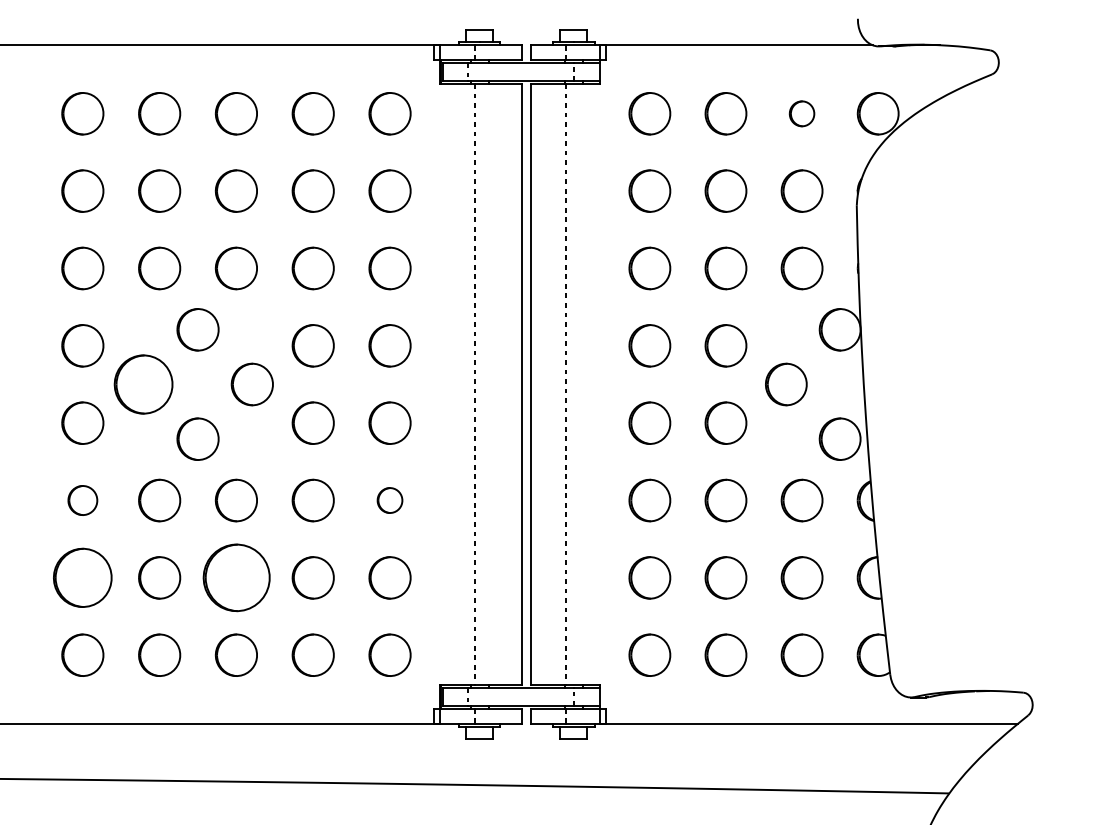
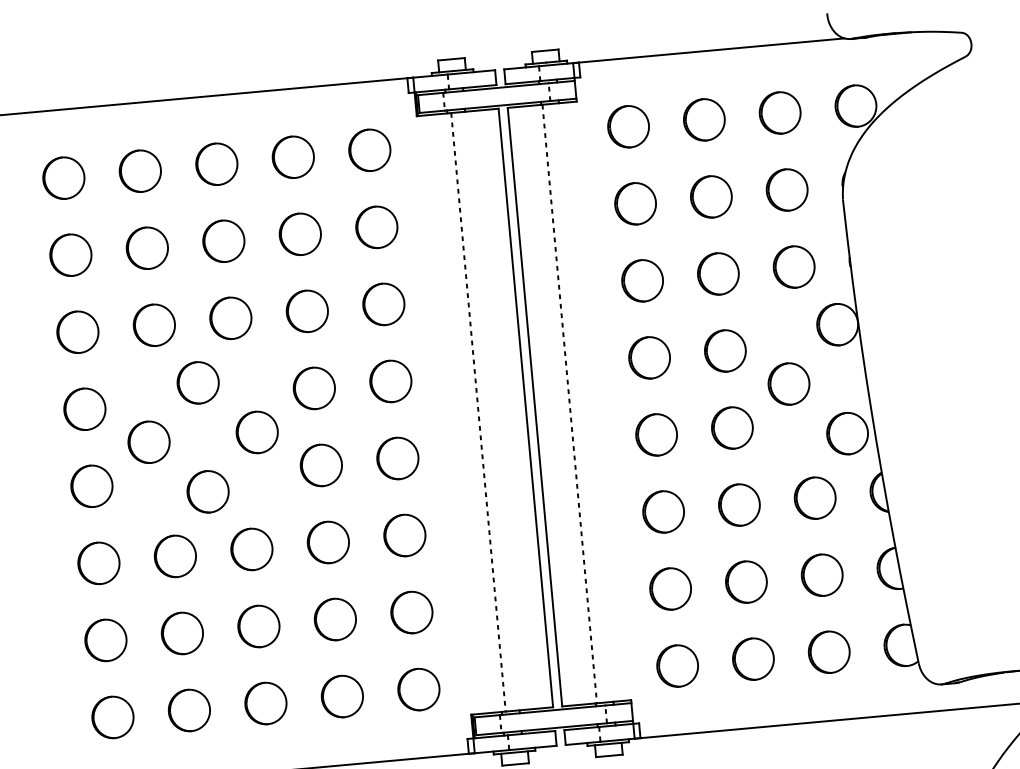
part: (801, 113) -> (779, 112), size x1.67
part: (143, 384) -> (148, 442), size x0.71
part: (82, 500) -> (98, 563), size x1.43
part: (389, 500) -> (404, 535), size x1.67
part: (82, 577) -> (105, 640), size x0.71
part: (235, 577) -> (257, 626), size x0.62

